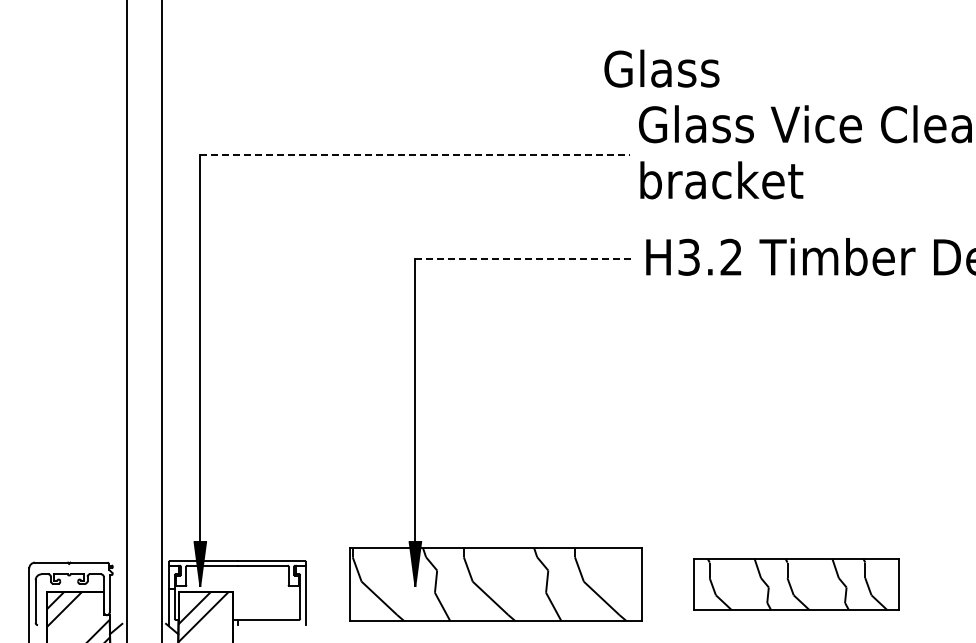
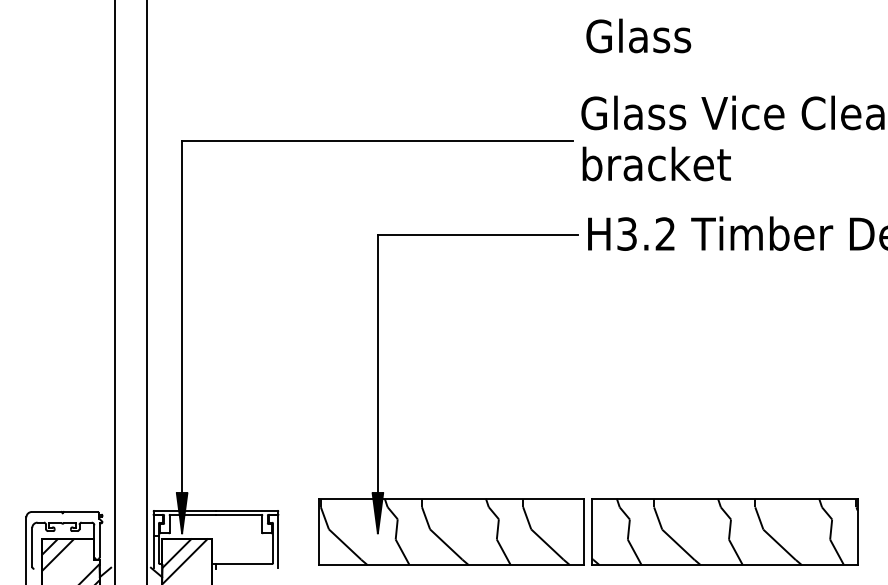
text: (661, 68) -> (638, 35), moved
line: (414, 154) -> (377, 140), dashed -> solid
line: (525, 258) -> (478, 235), dashed -> solid
part: (796, 584) -> (724, 531), size x1.43

